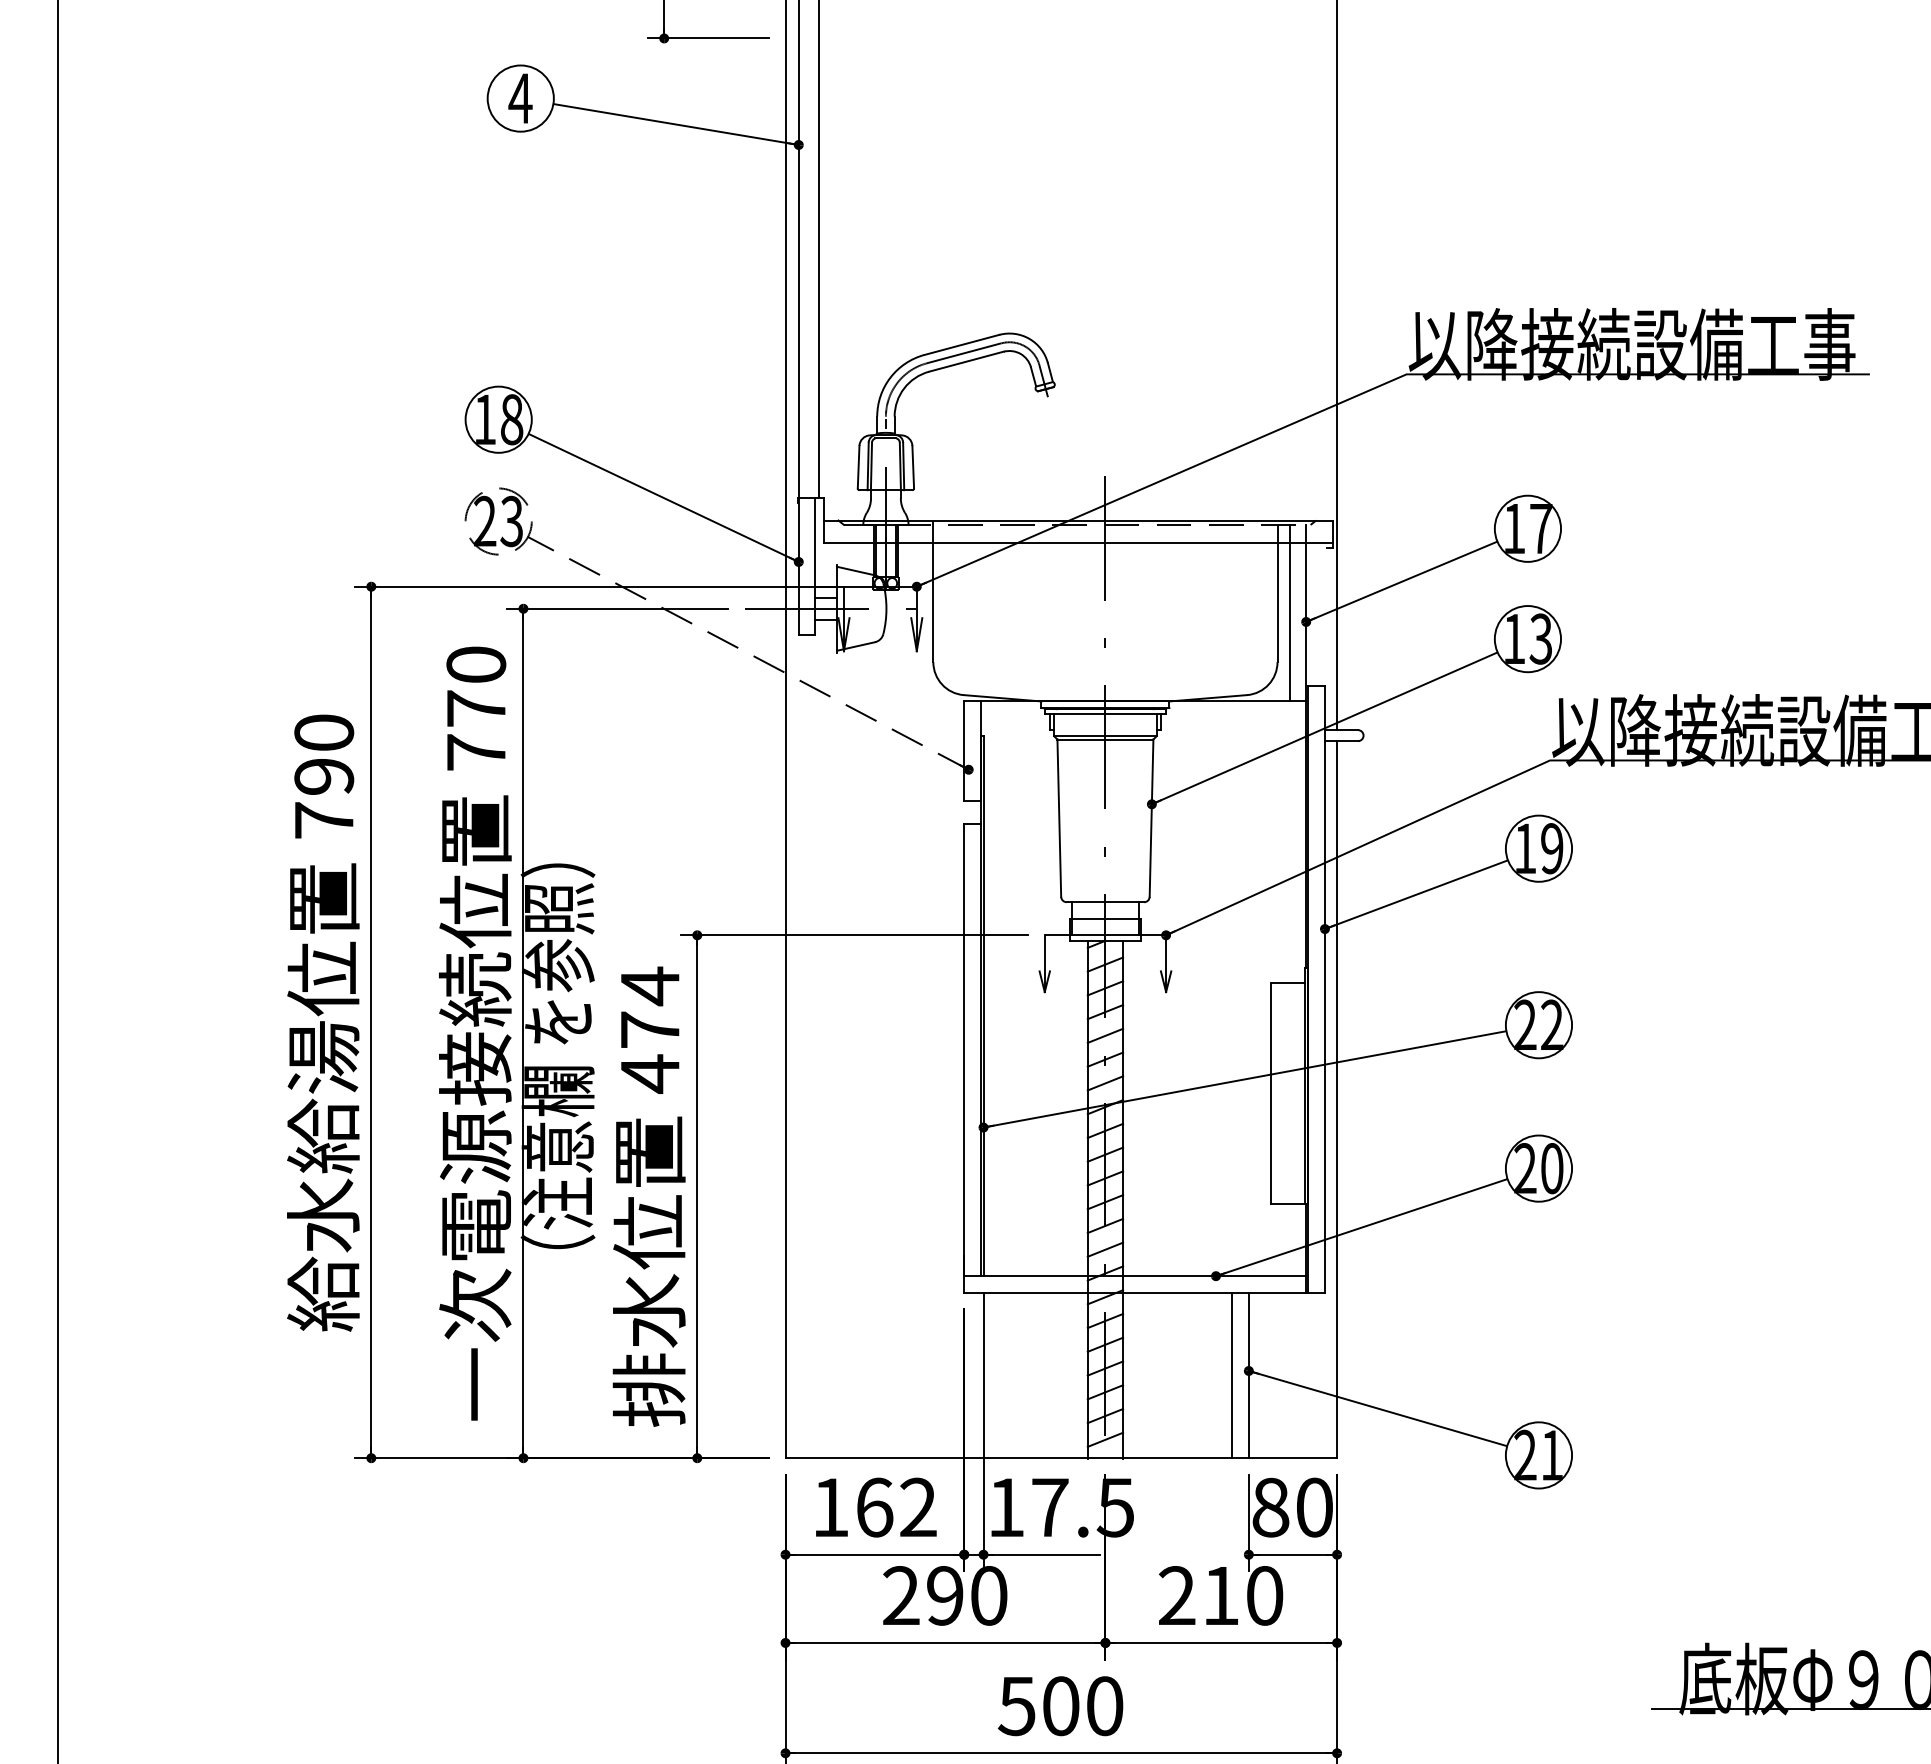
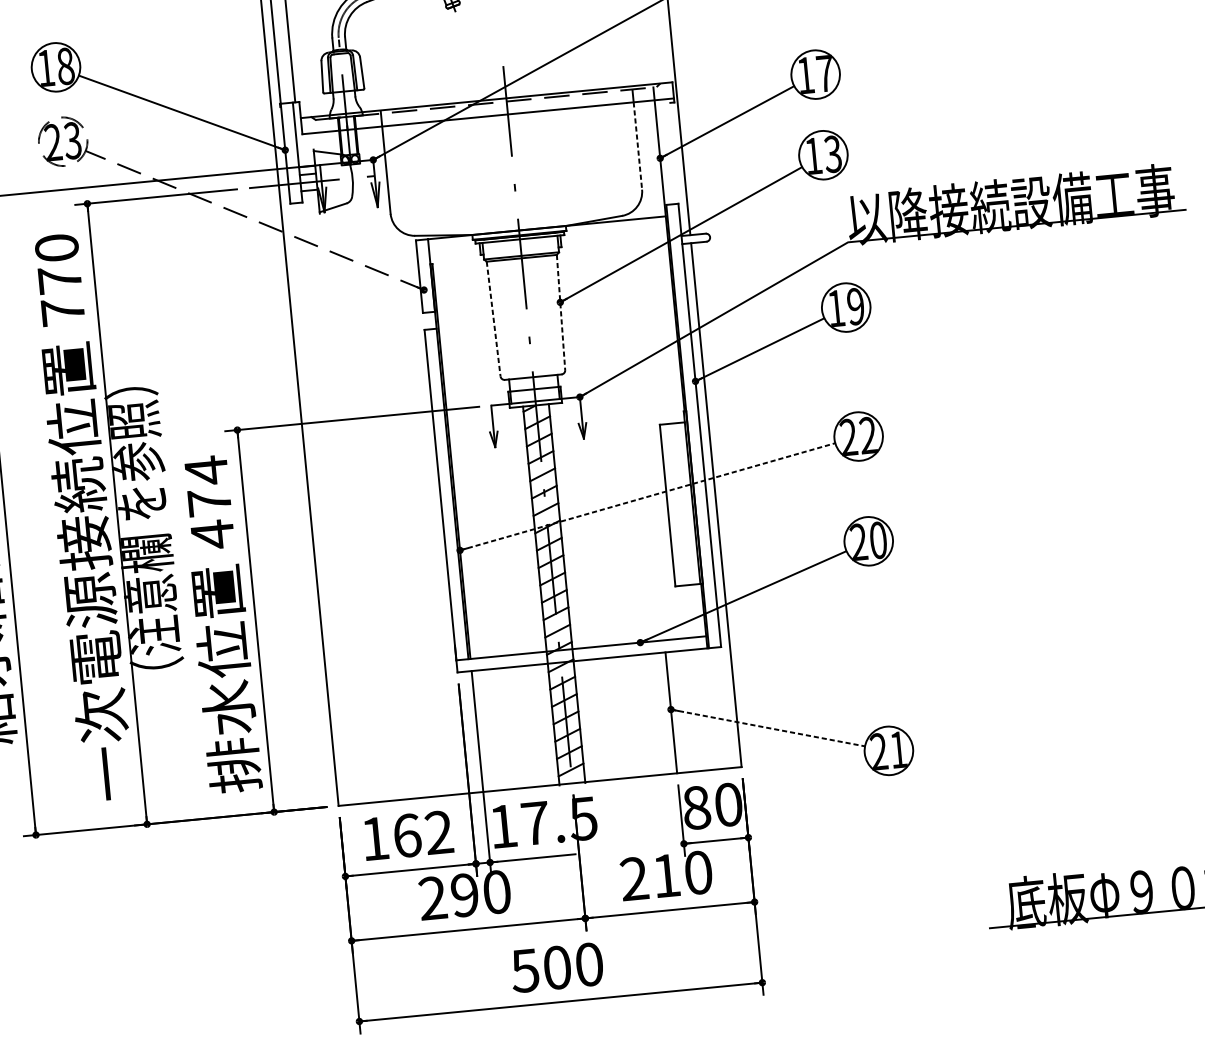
line: (1277, 602) -> (637, 146), solid -> dashed
line: (1289, 612) -> (647, 152), removed
line: (1059, 818) -> (493, 319), solid -> dashed
line: (1151, 818) -> (561, 312), solid -> dashed
line: (1244, 1079) -> (647, 496), solid -> dashed
line: (1232, 1375) -> (659, 714), removed
line: (1378, 1408) -> (768, 727), solid -> dashed

